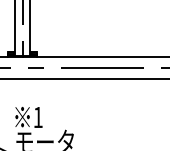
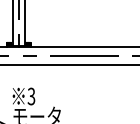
text: (38, 117) -> (31, 96), 1 -> 3

